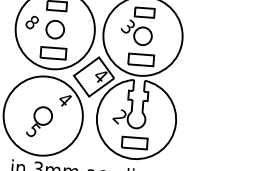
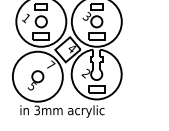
text: (32, 22) -> (26, 18), 8 -> 1
text: (66, 98) -> (51, 64), 4 -> 7

